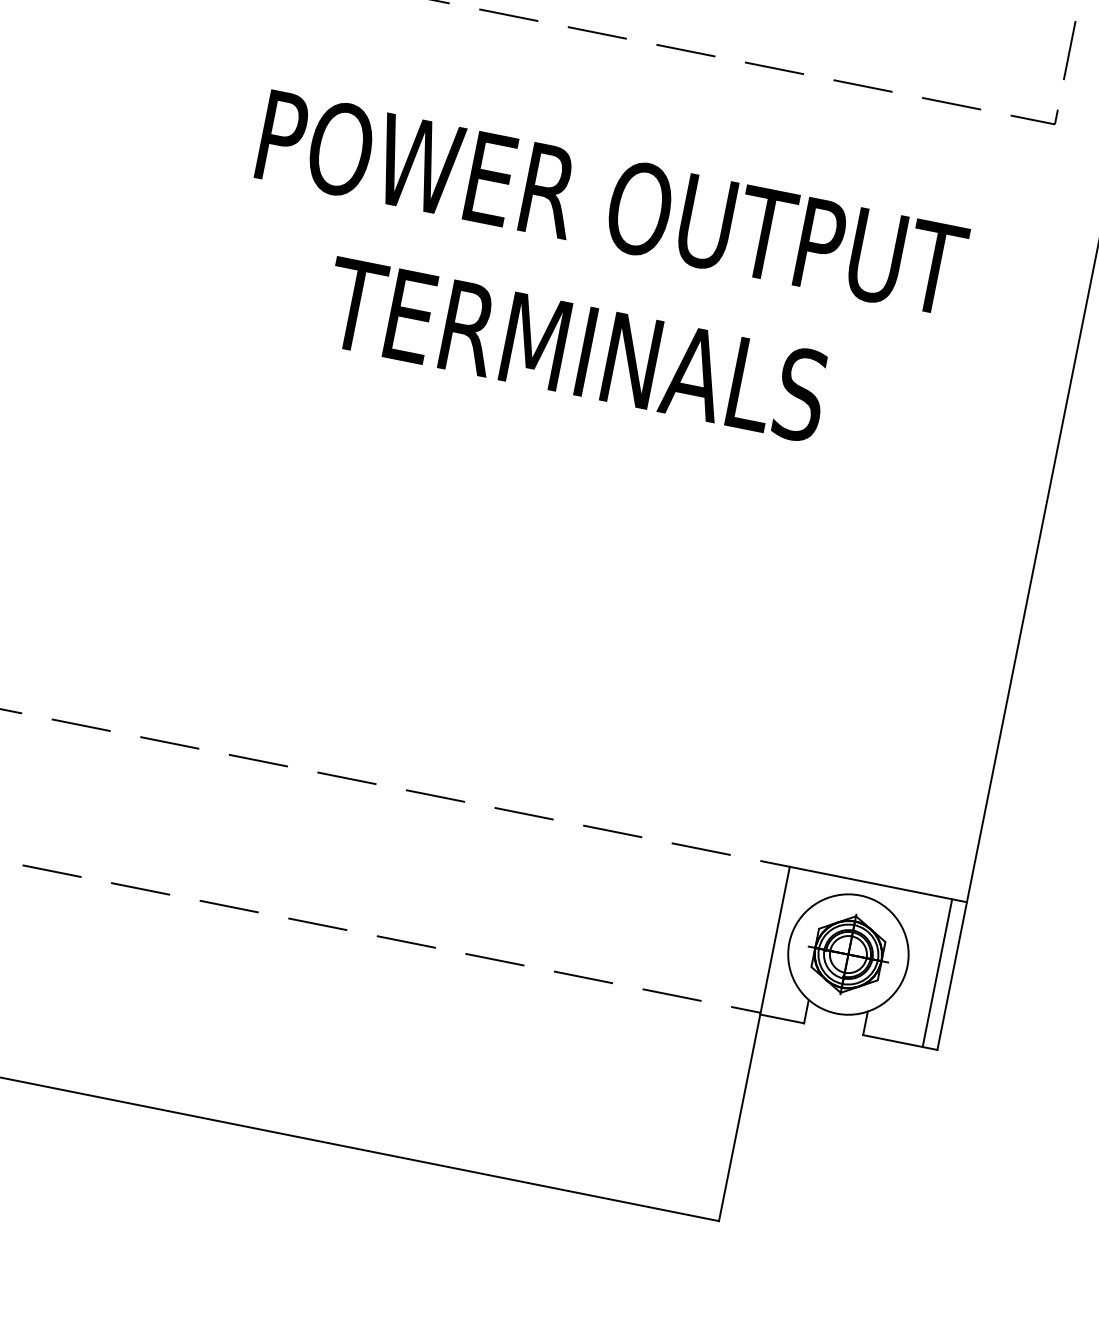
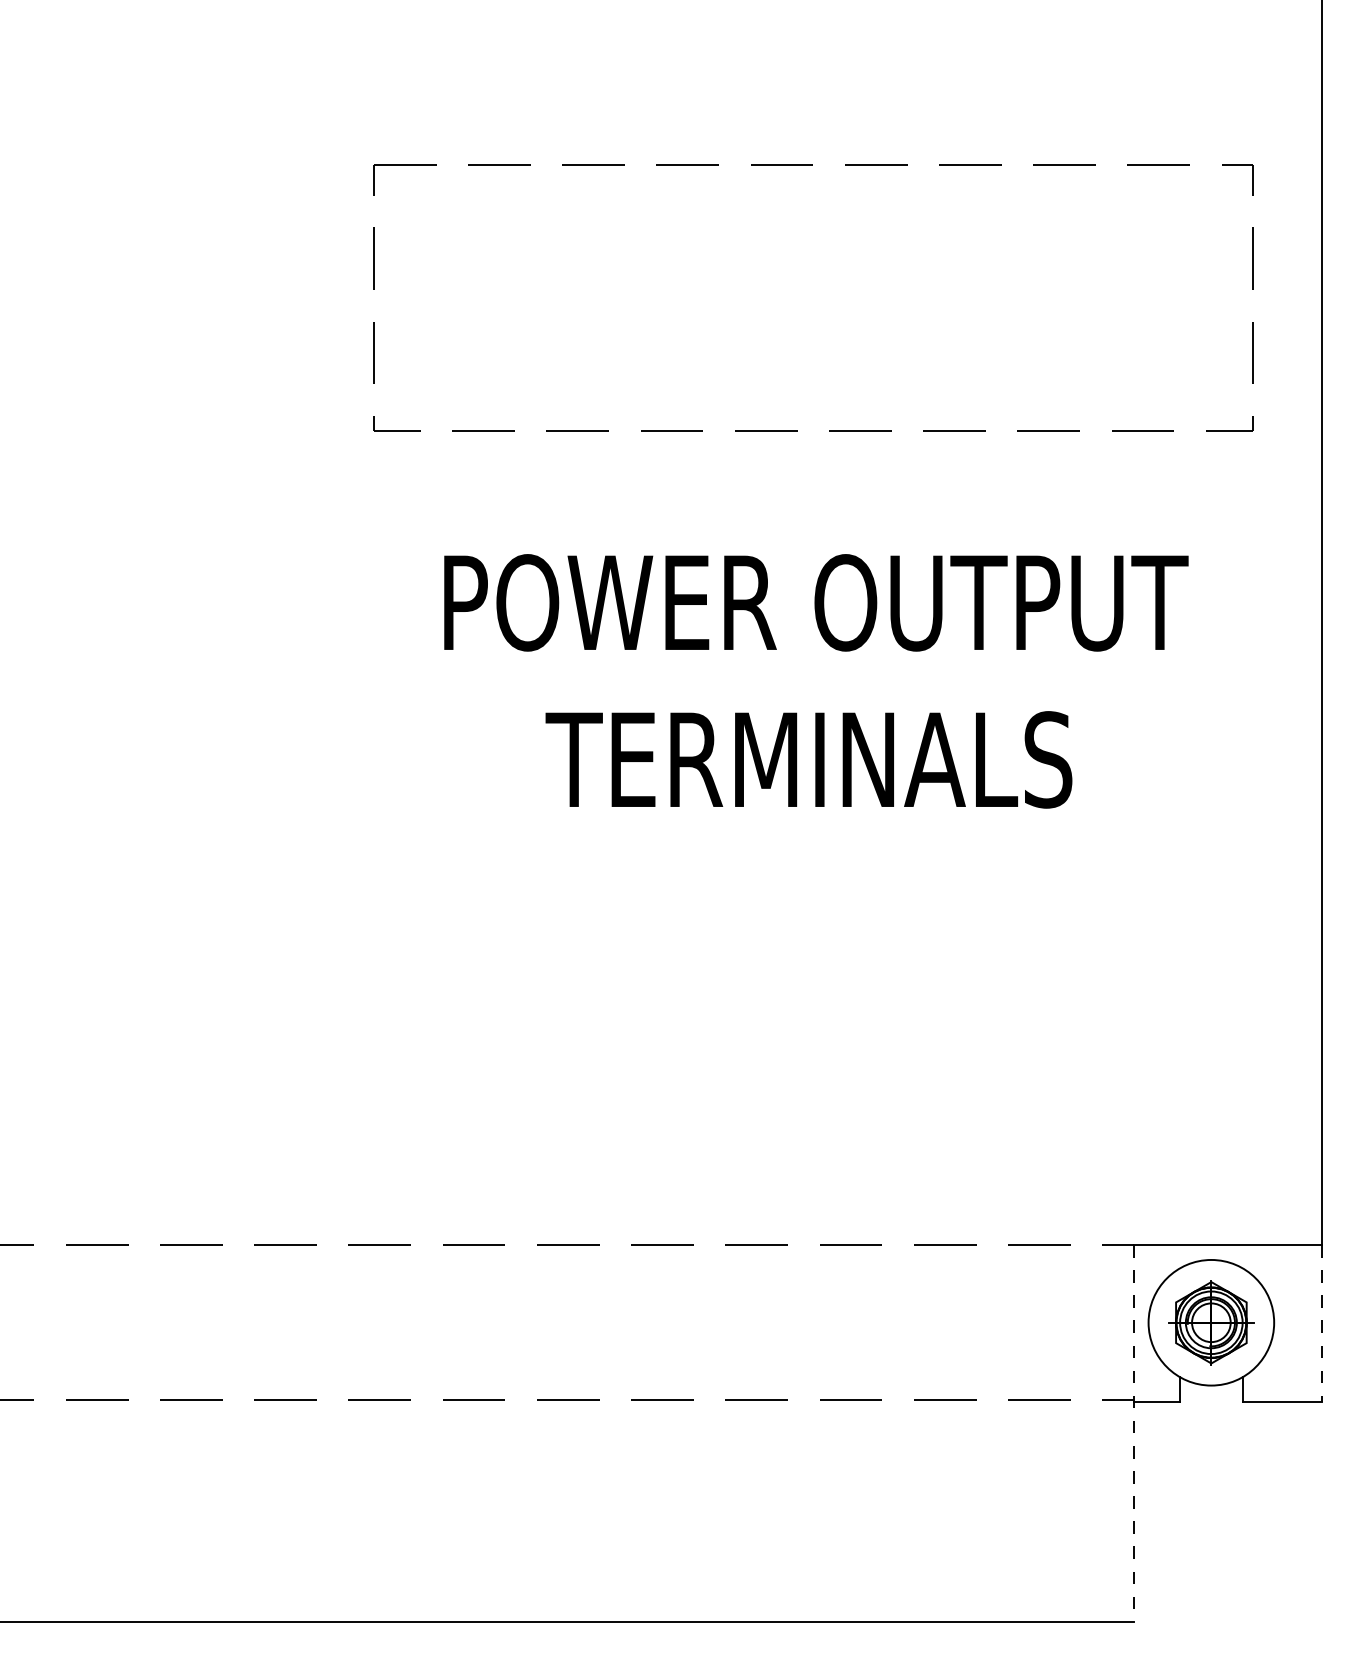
line: (937, 973) -> (1306, 1323), removed
line: (951, 975) -> (1321, 1323), solid -> dashed
line: (754, 1044) -> (1133, 1433), solid -> dashed

